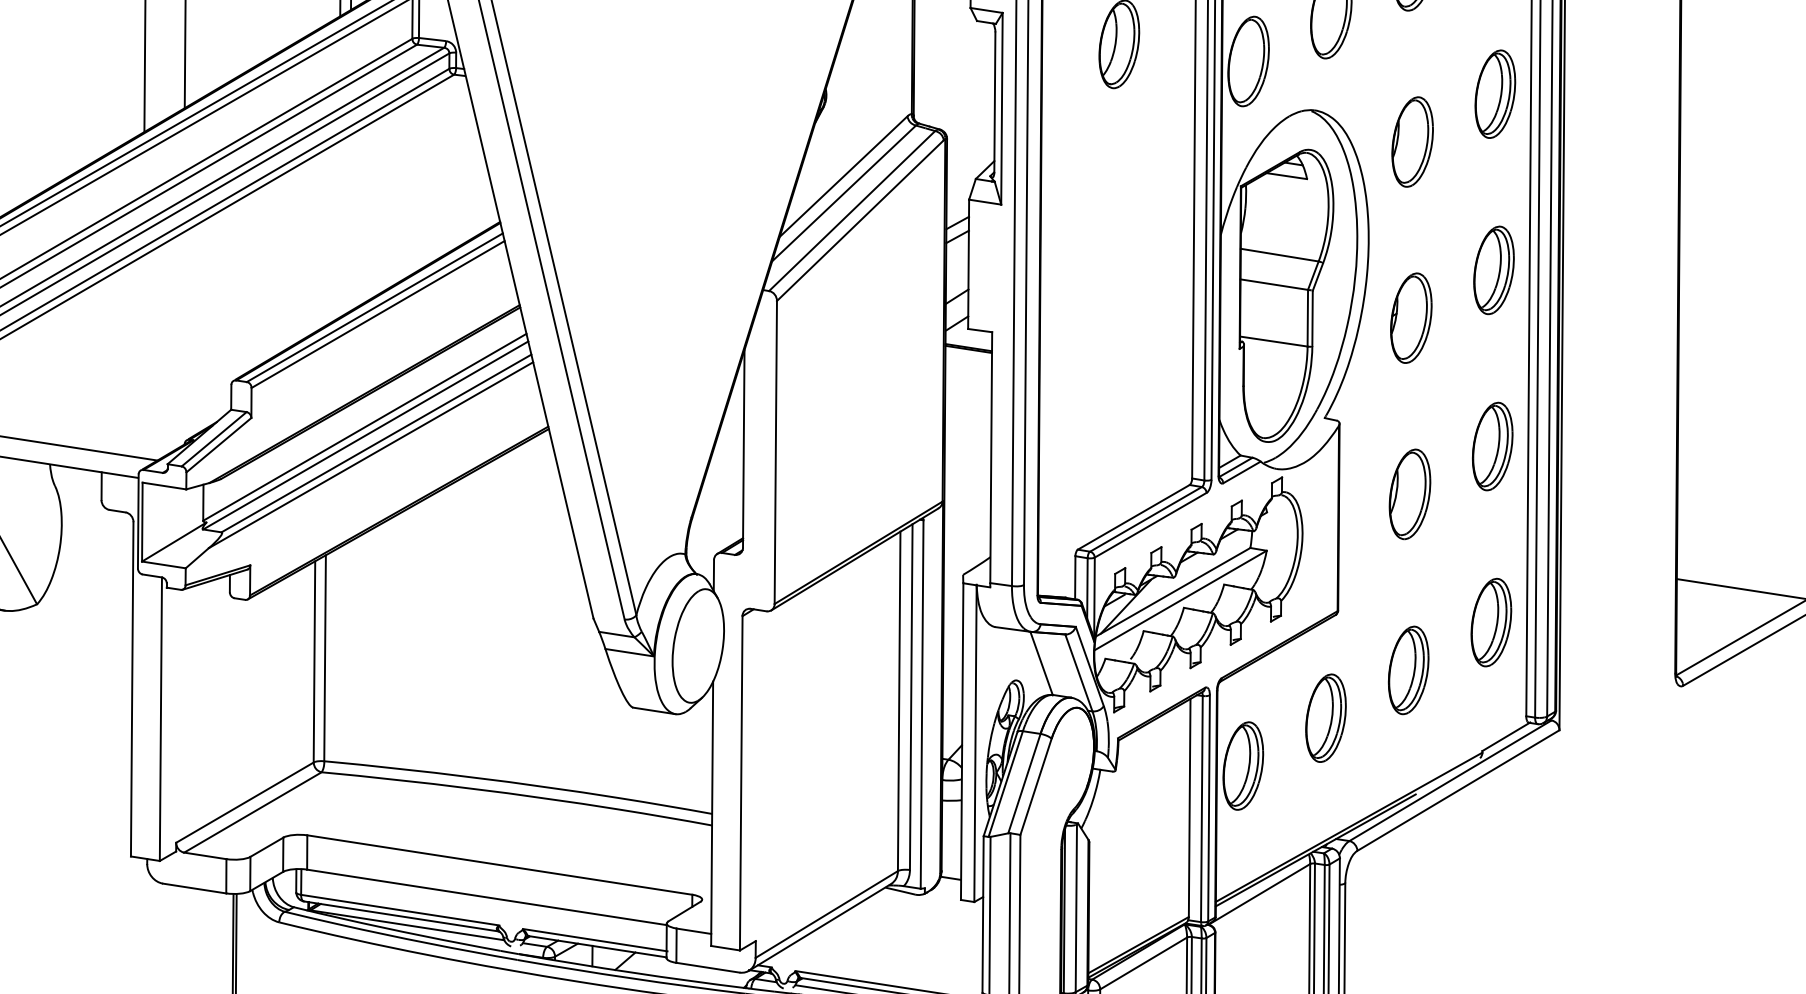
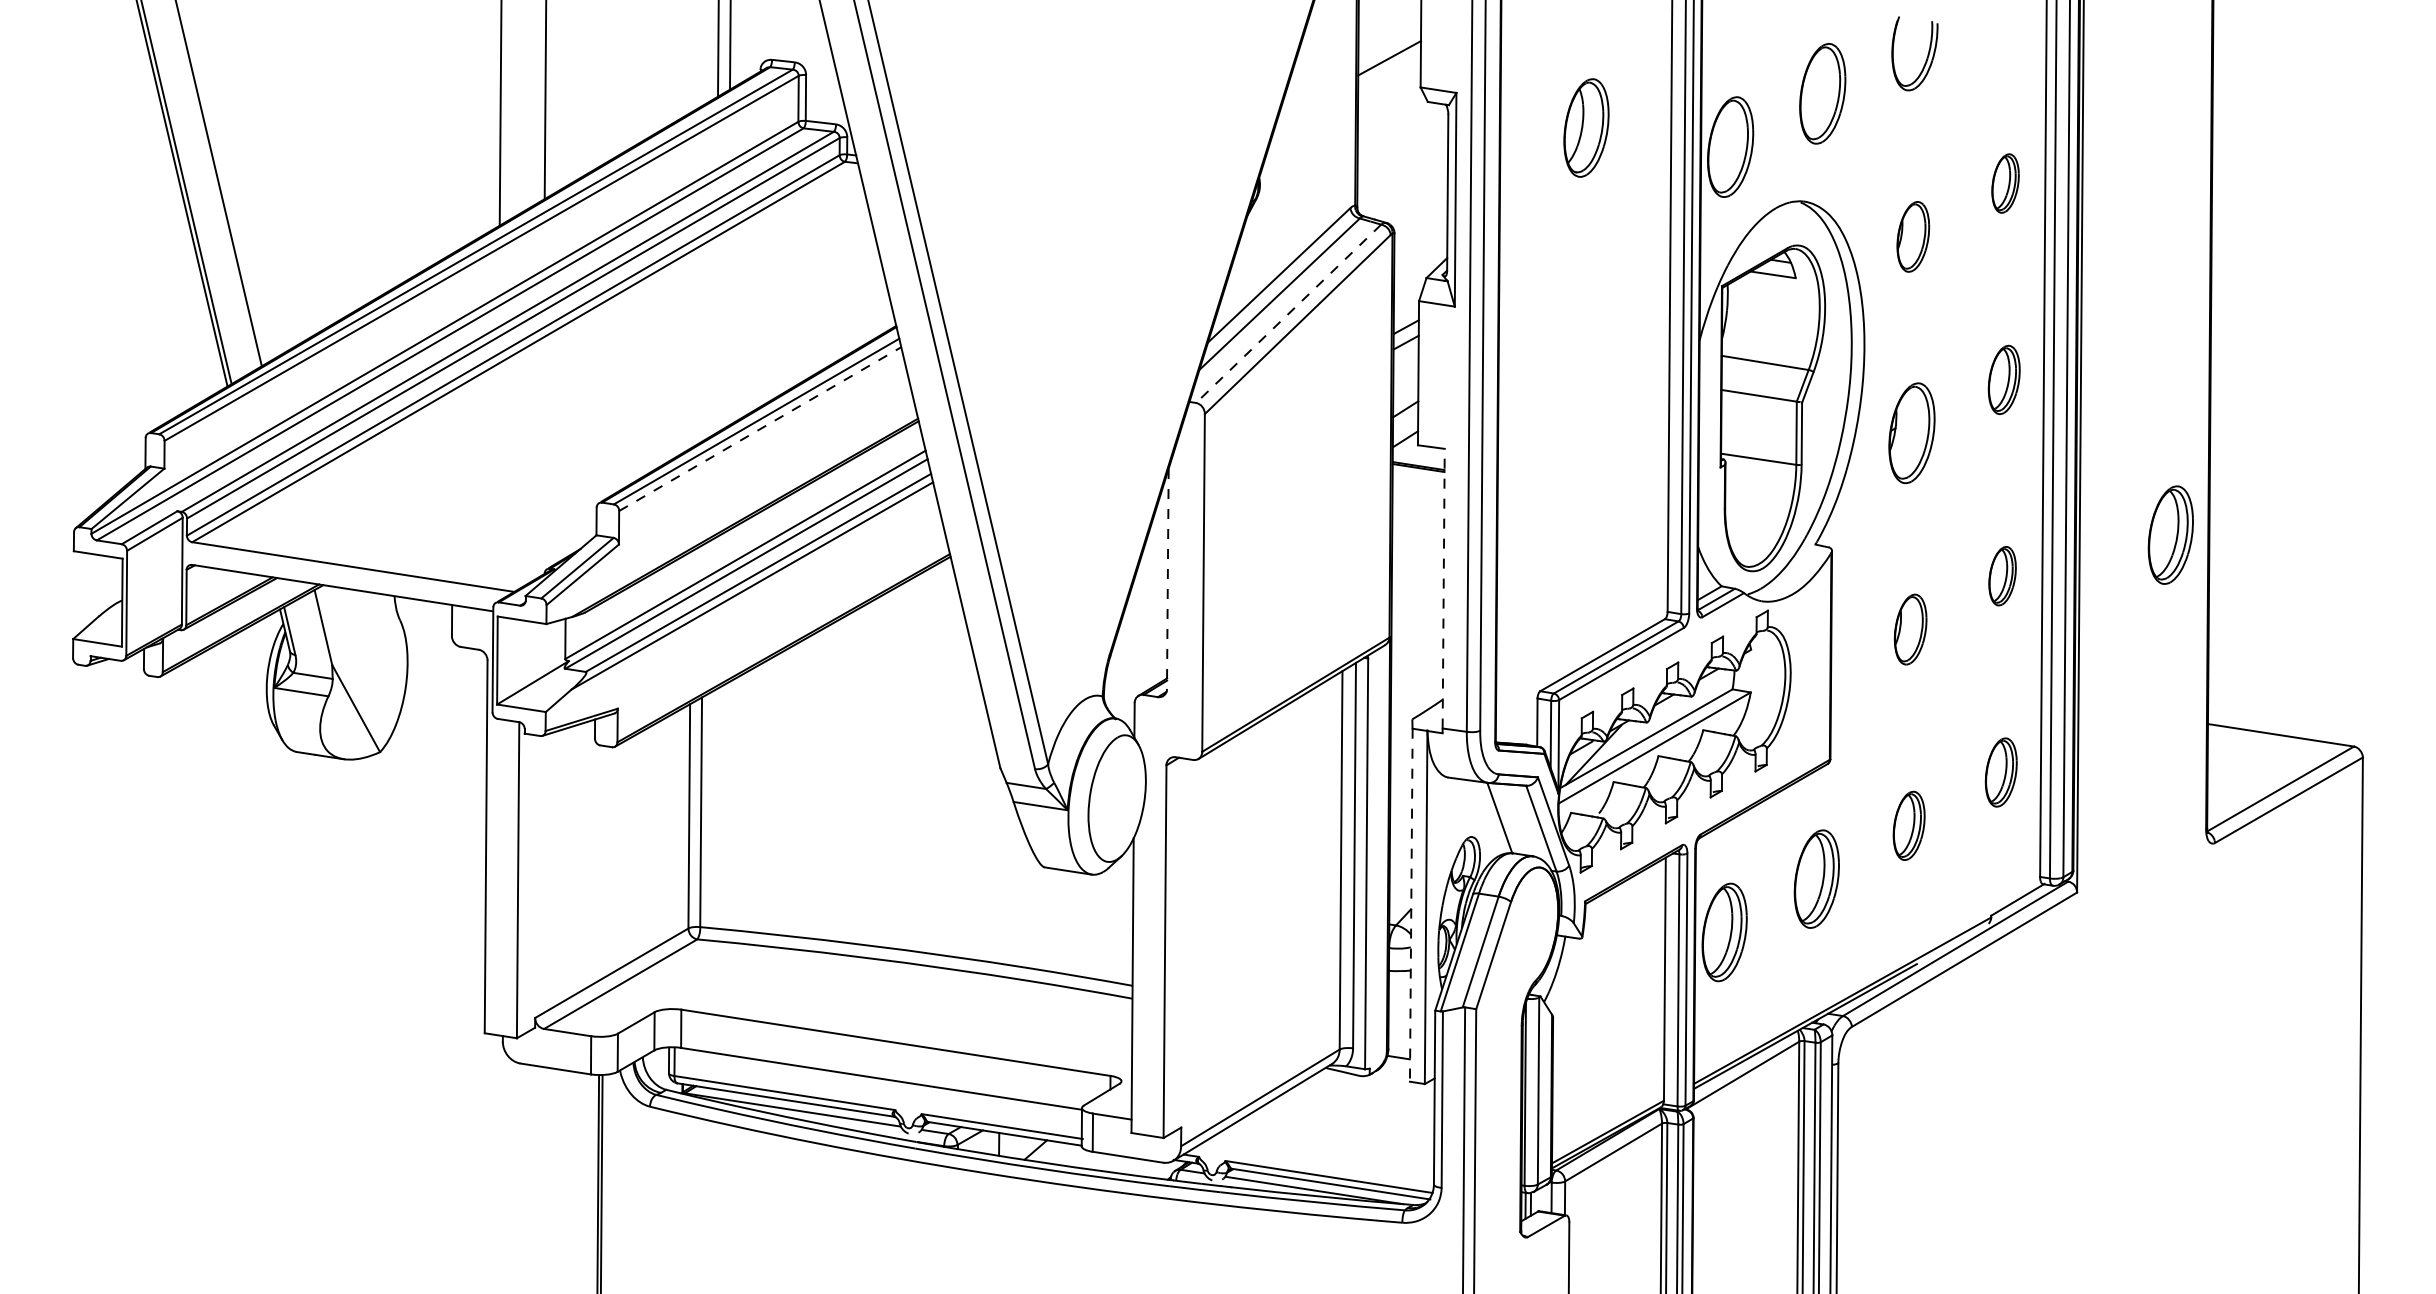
part: (1495, 94) -> (2005, 183), size x0.6
part: (1411, 141) -> (1912, 236), size x0.7
line: (852, 210) -> (1288, 313), solid -> dashed
part: (1494, 269) -> (2004, 379), size x0.7
line: (378, 313) -> (760, 428), solid -> dashed
part: (1643, 409) -> (2170, 534), added
part: (1492, 445) -> (2002, 575), size x0.6
line: (743, 449) -> (1167, 579), solid -> dashed
line: (991, 457) -> (1443, 588), solid -> dashed
part: (1410, 494) -> (1910, 629), size x0.7
part: (1491, 622) -> (2001, 772), size x0.7
part: (1409, 670) -> (1909, 825), size x0.7
line: (962, 741) -> (1411, 905), solid -> dashed

